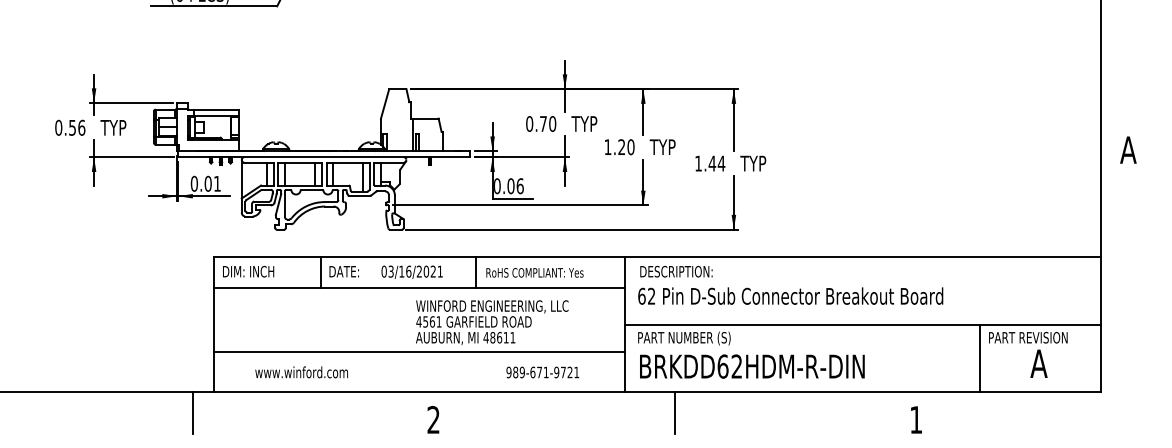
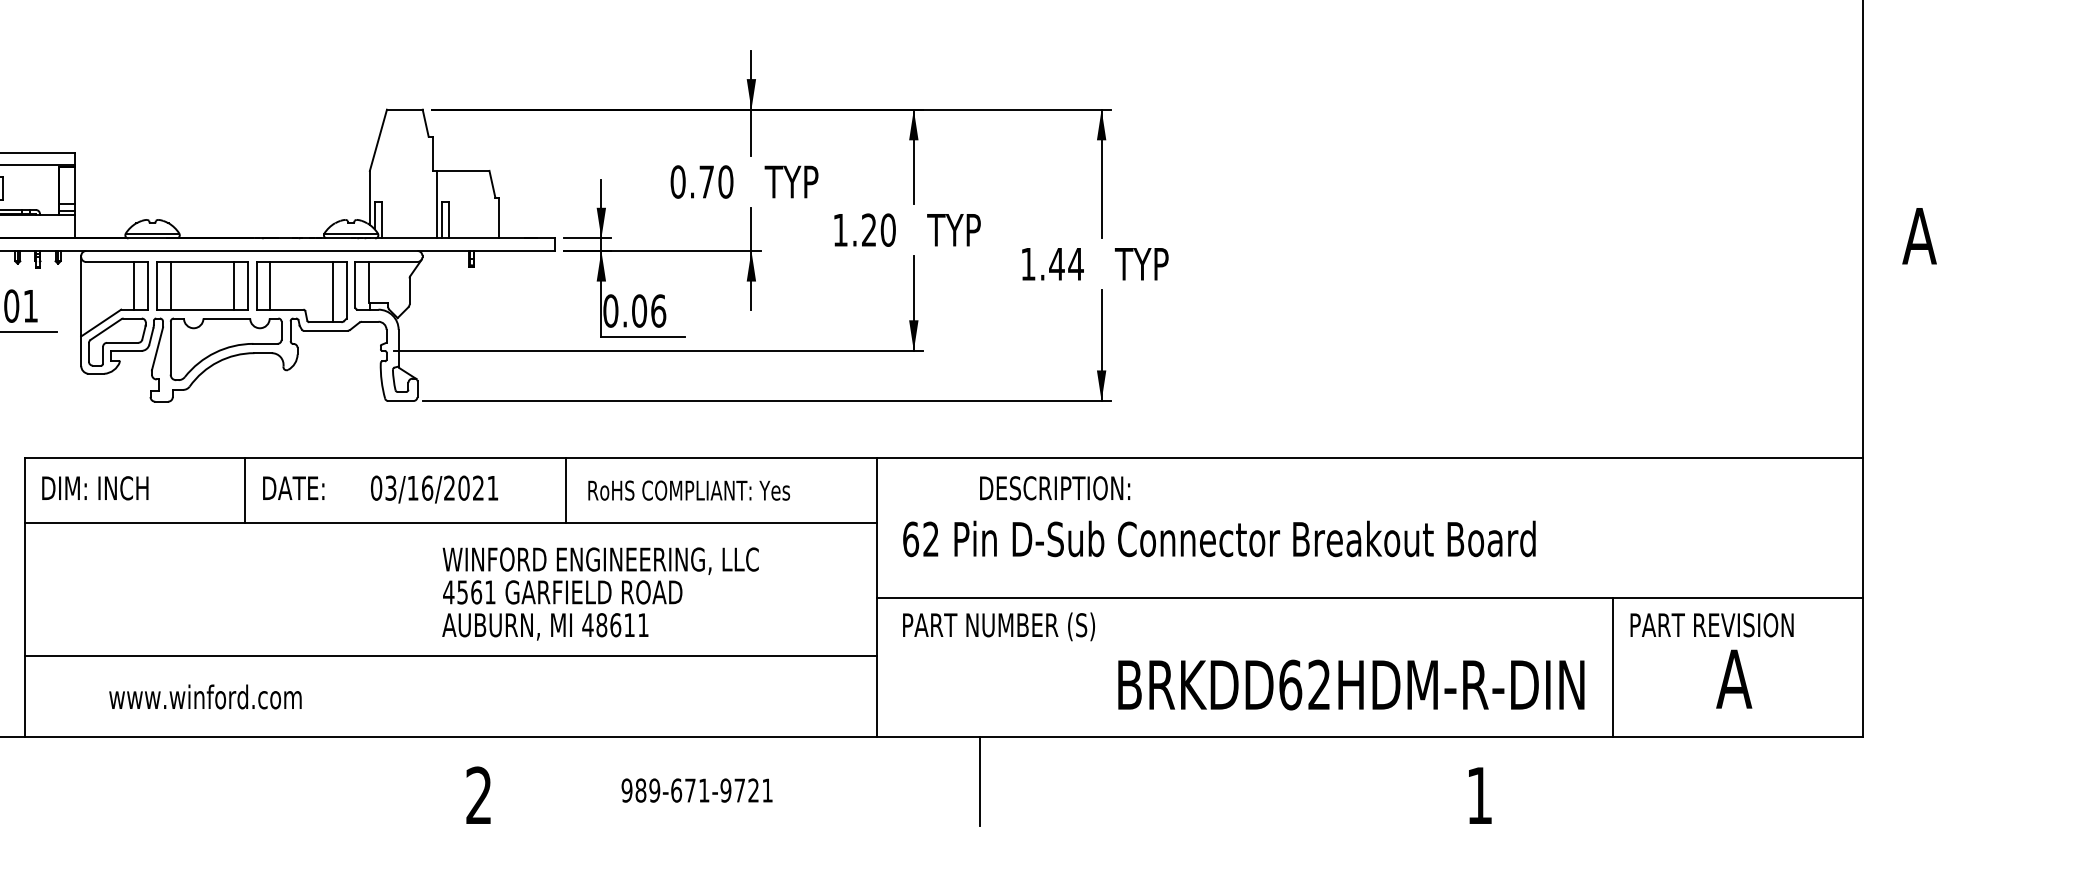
text: (676, 271) -> (1055, 487), moved
text: (752, 366) -> (1351, 684), moved
text: (542, 372) -> (696, 790), moved

